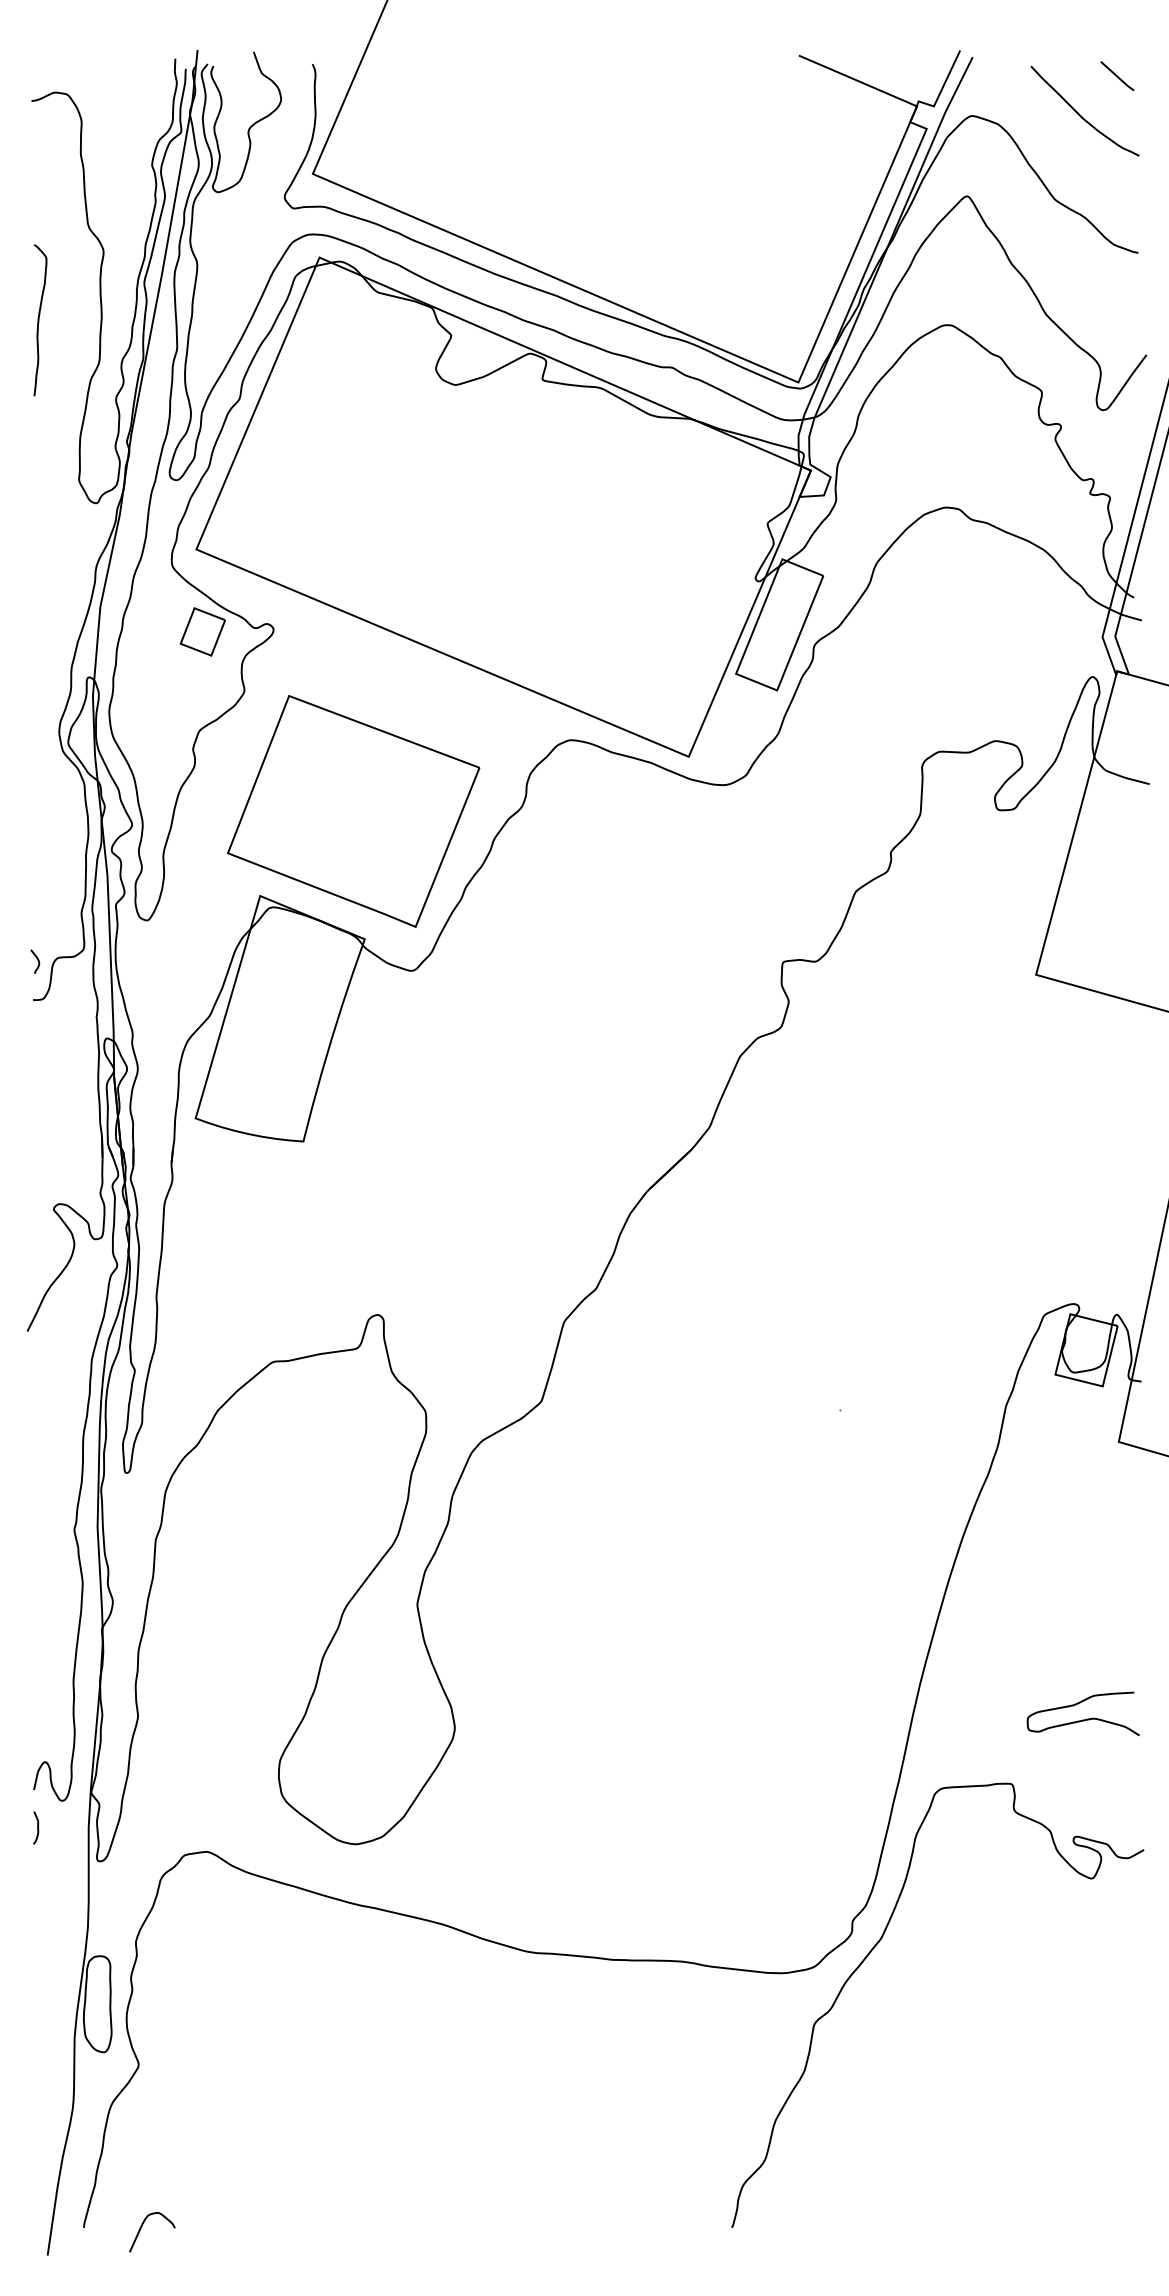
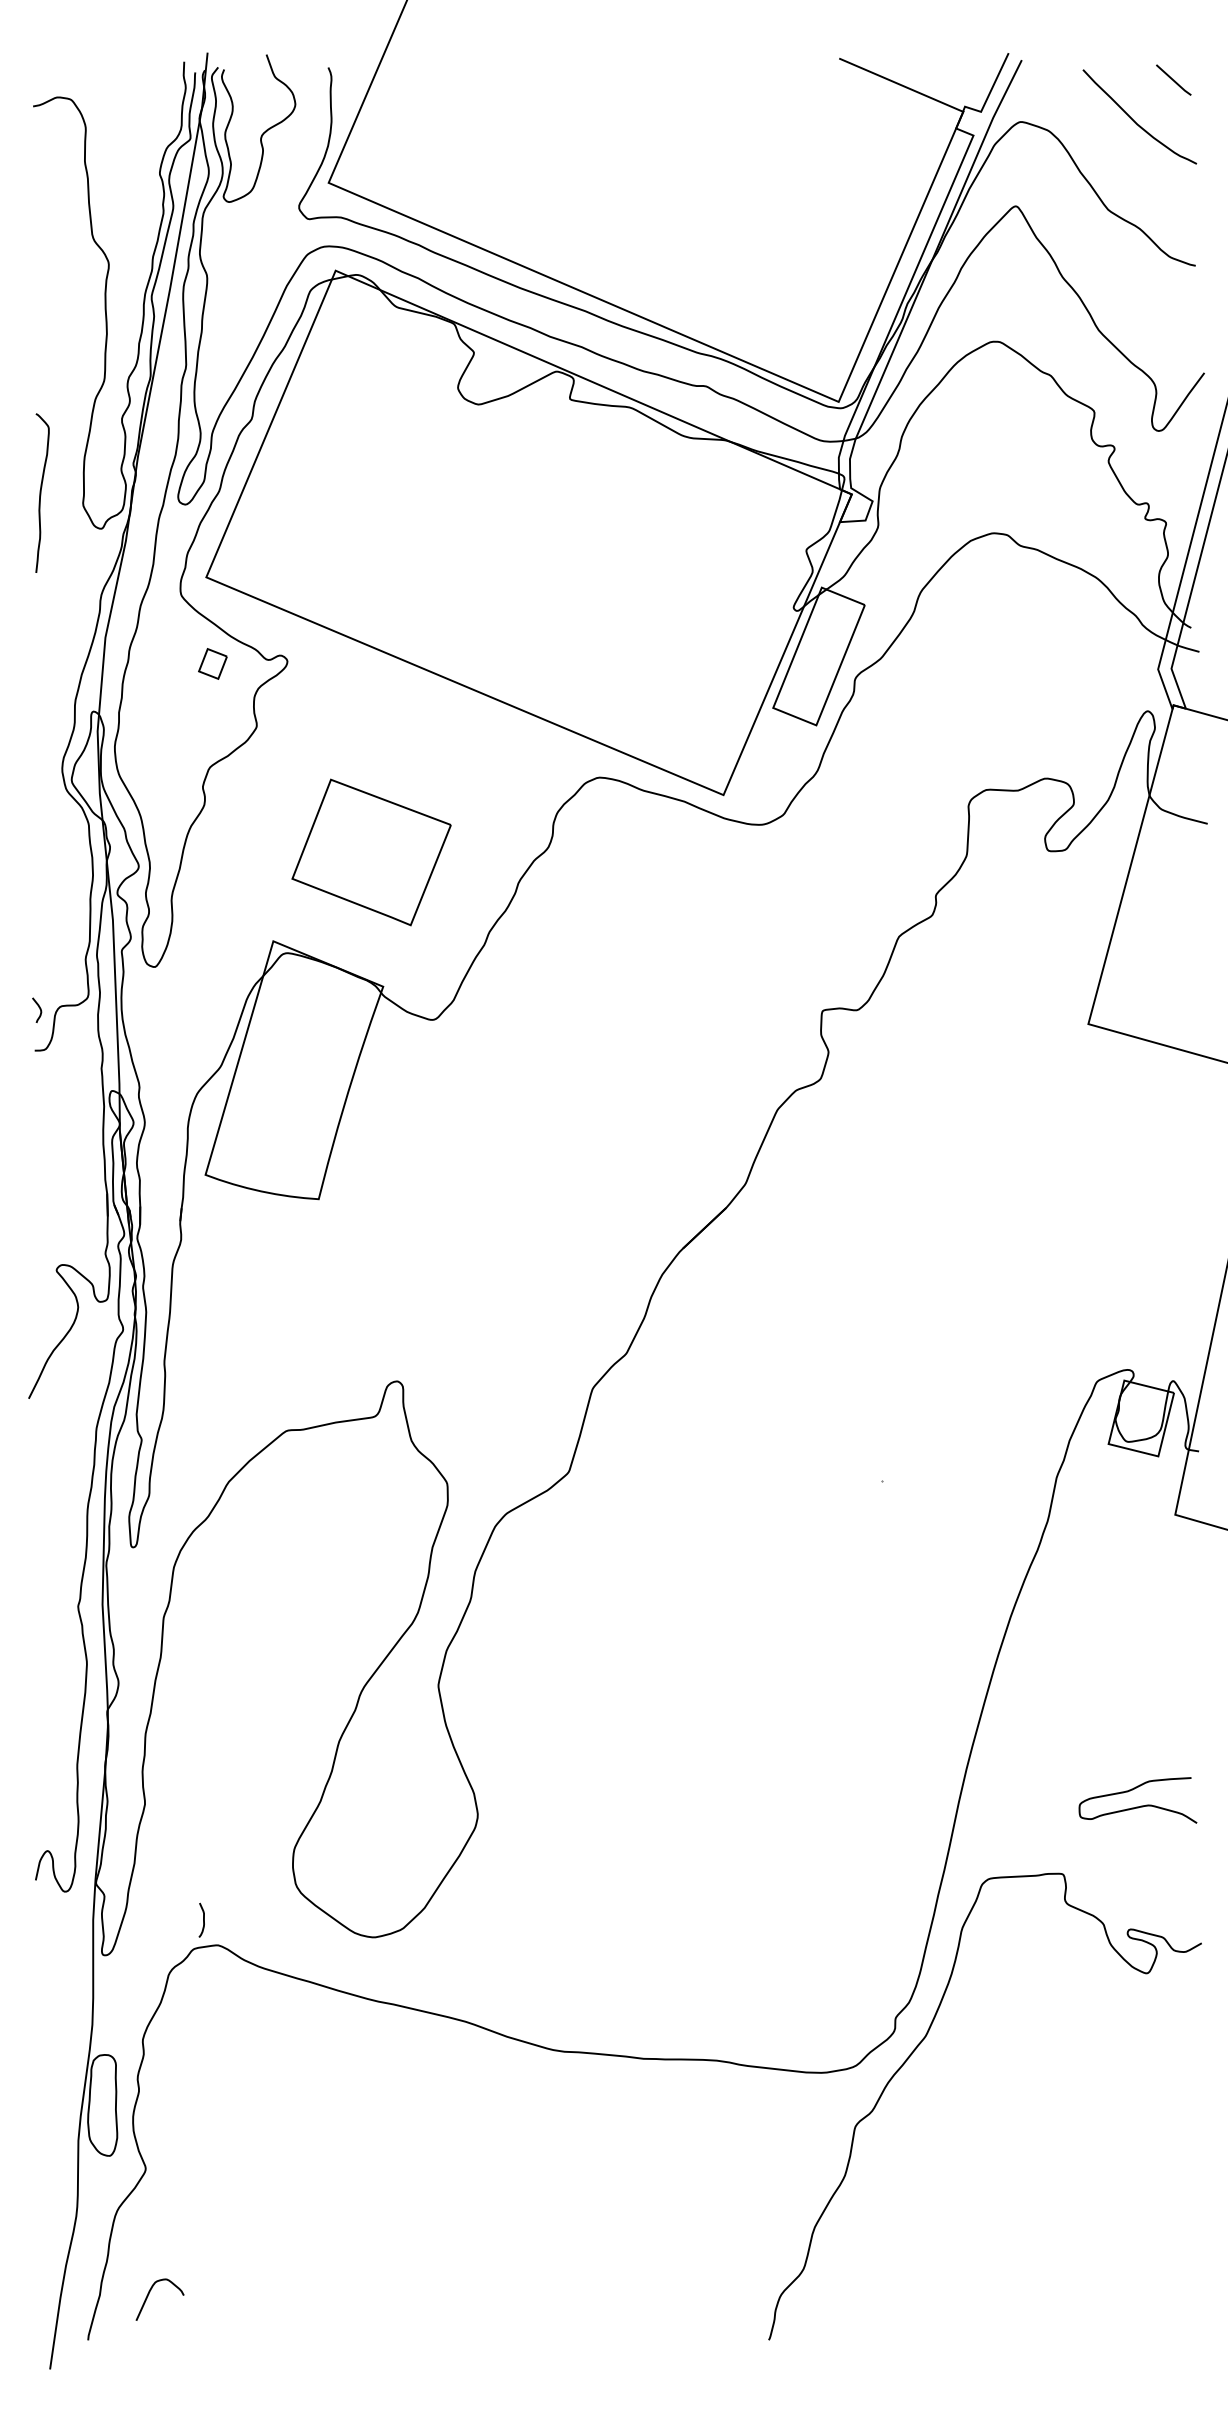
curve: (39, 320) -> (41, 493), moved
part: (202, 631) -> (212, 663), size x0.6
part: (353, 811) -> (371, 852), size x0.6
curve: (37, 1827) -> (203, 1919), moved
curve: (142, 2226) -> (149, 2293), moved

